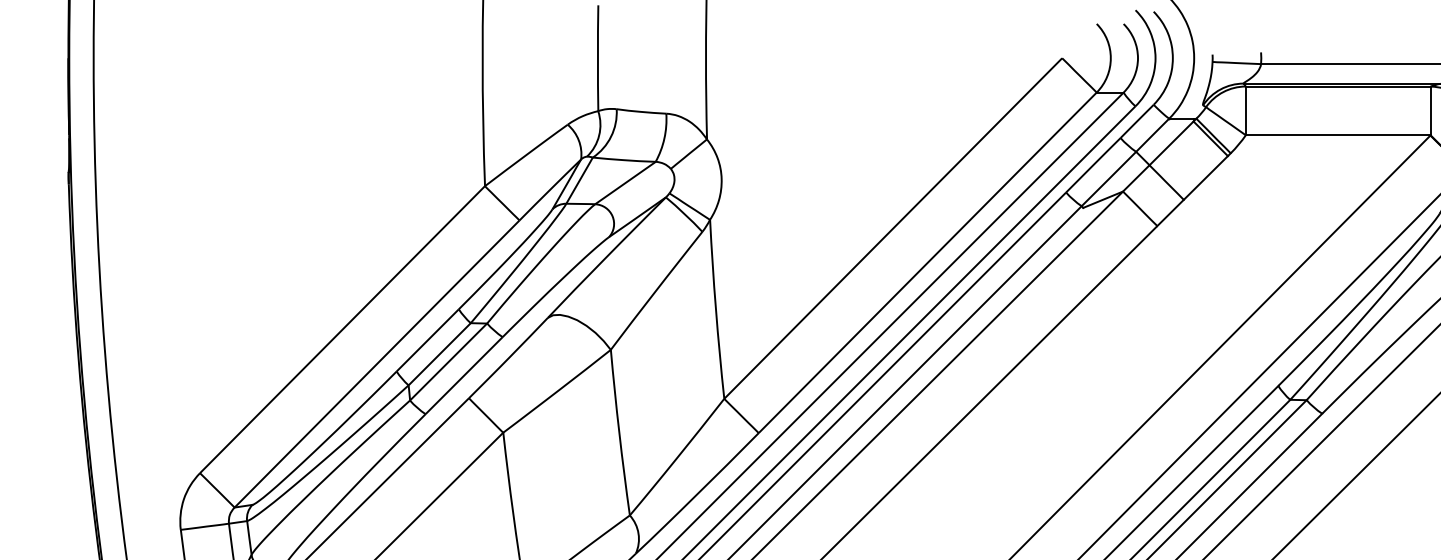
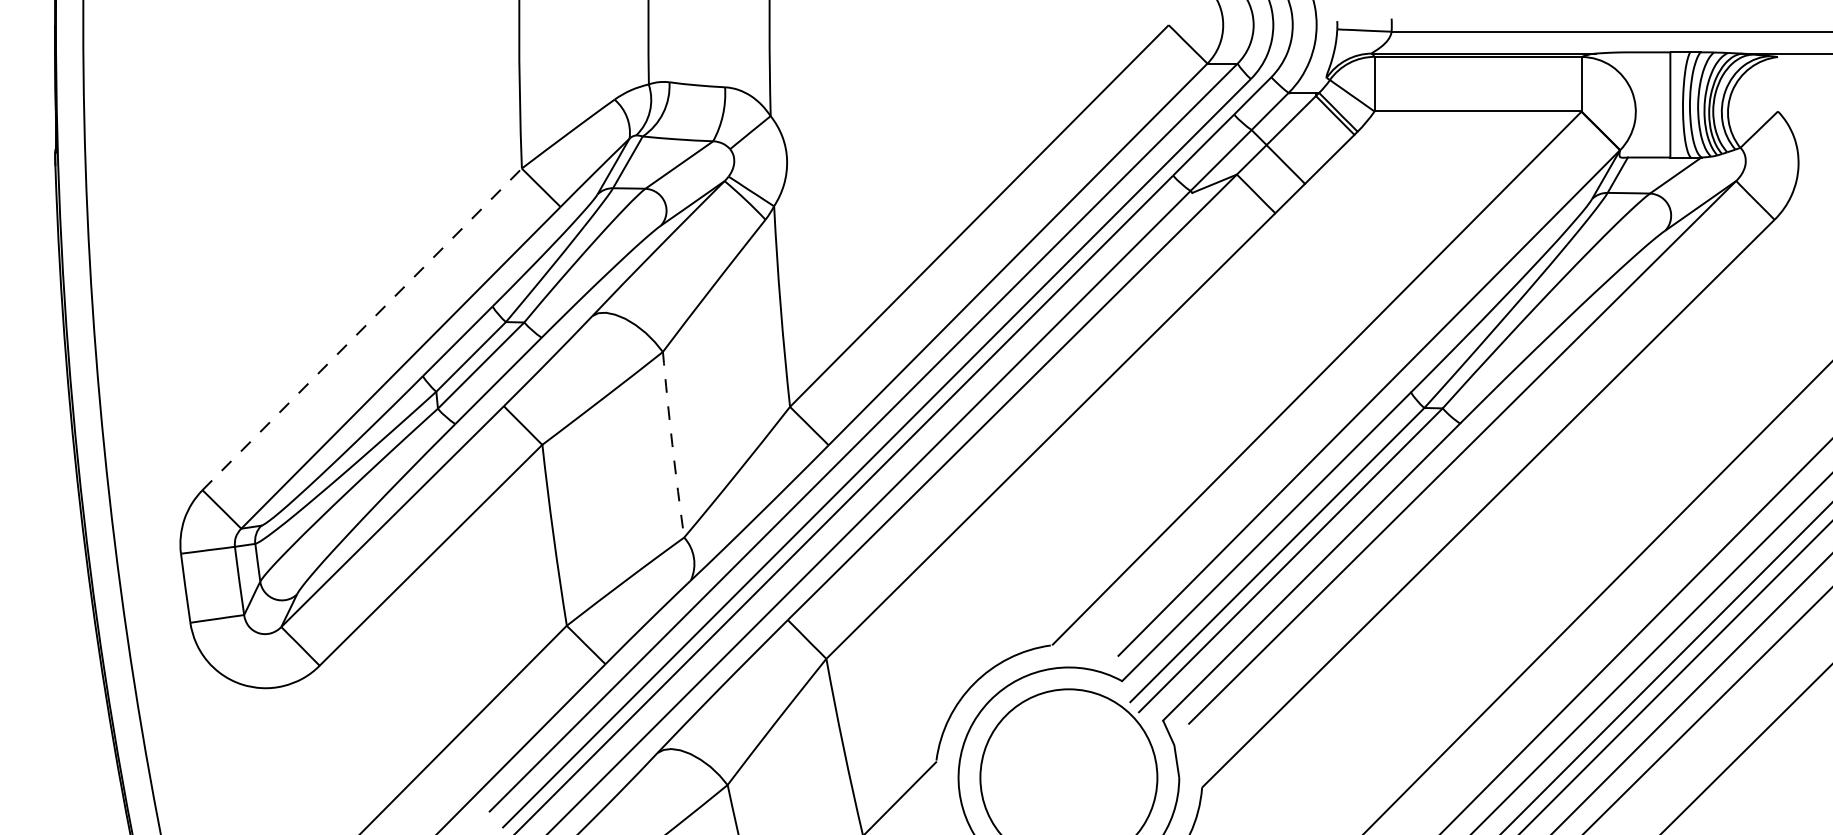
line: (341, 329) -> (361, 329), solid -> dashed
arc: (619, 432) -> (672, 444), solid -> dashed

